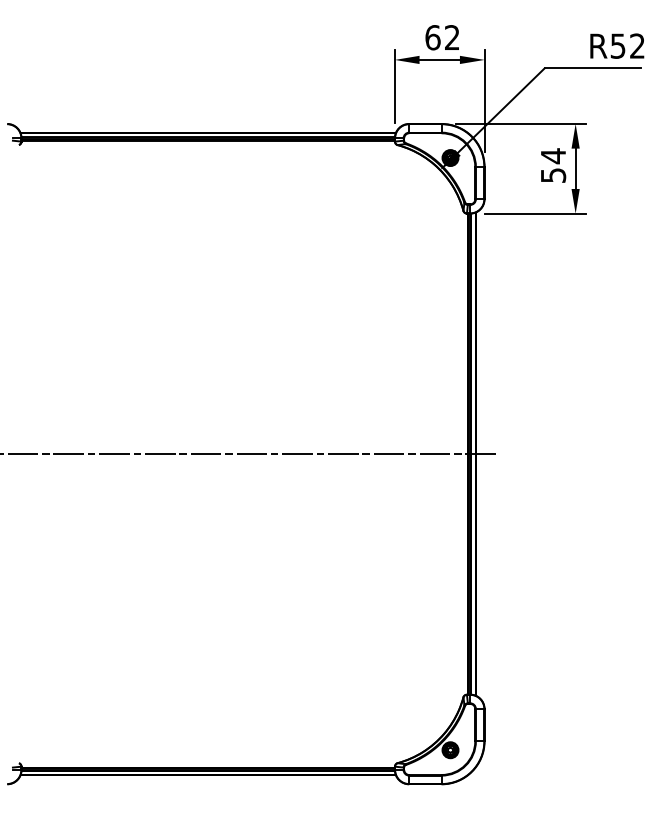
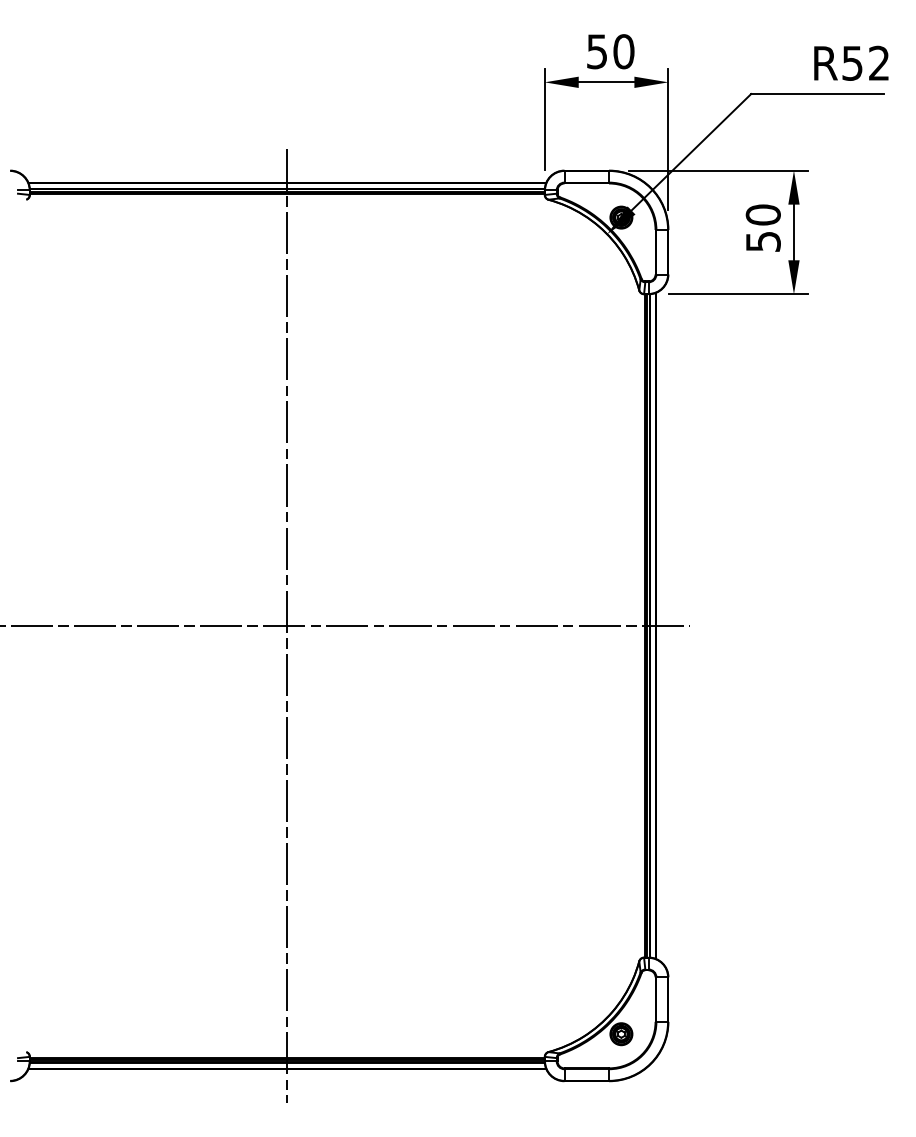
text: (442, 37) -> (610, 51), 62 -> 50
text: (552, 156) -> (762, 215), 54 -> 50
line: (208, 453) -> (287, 625), added

